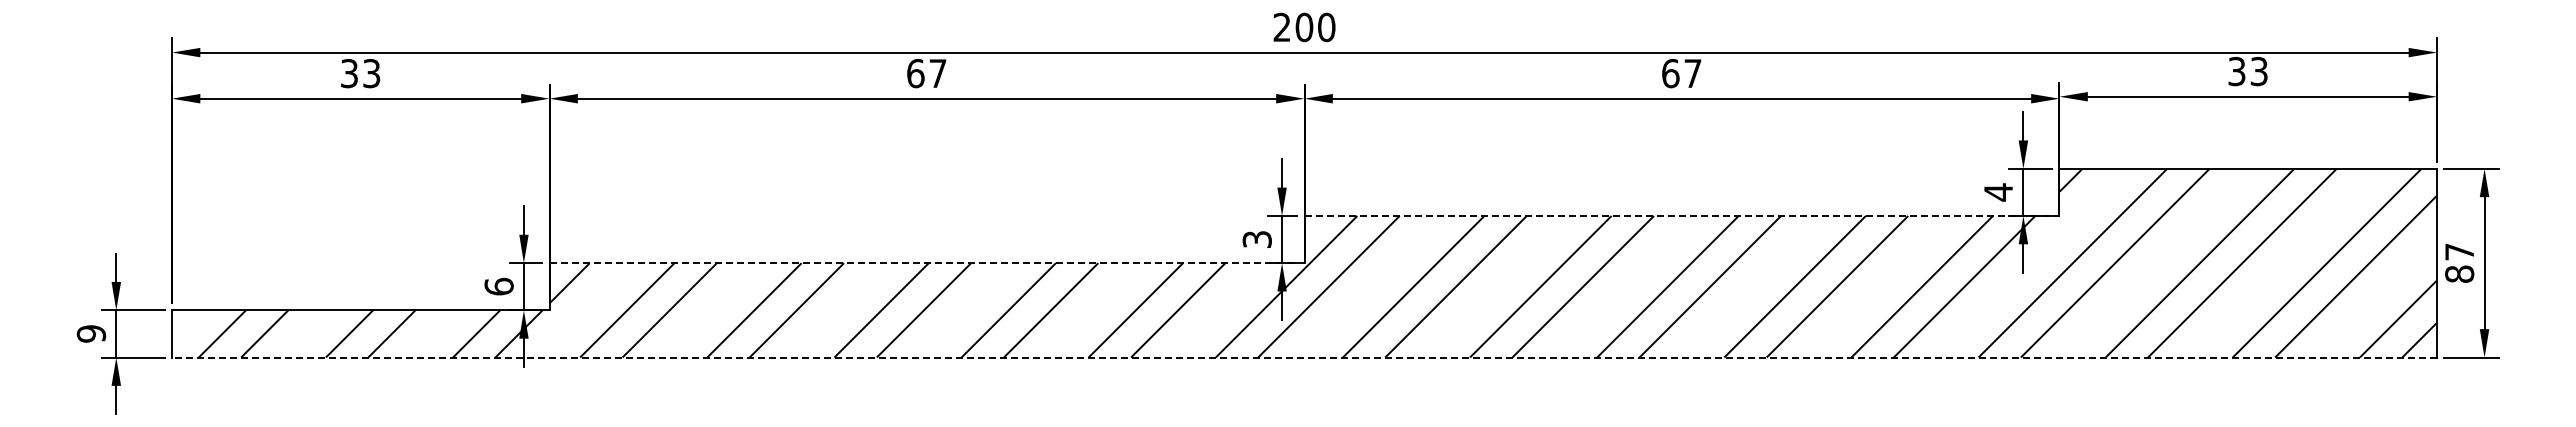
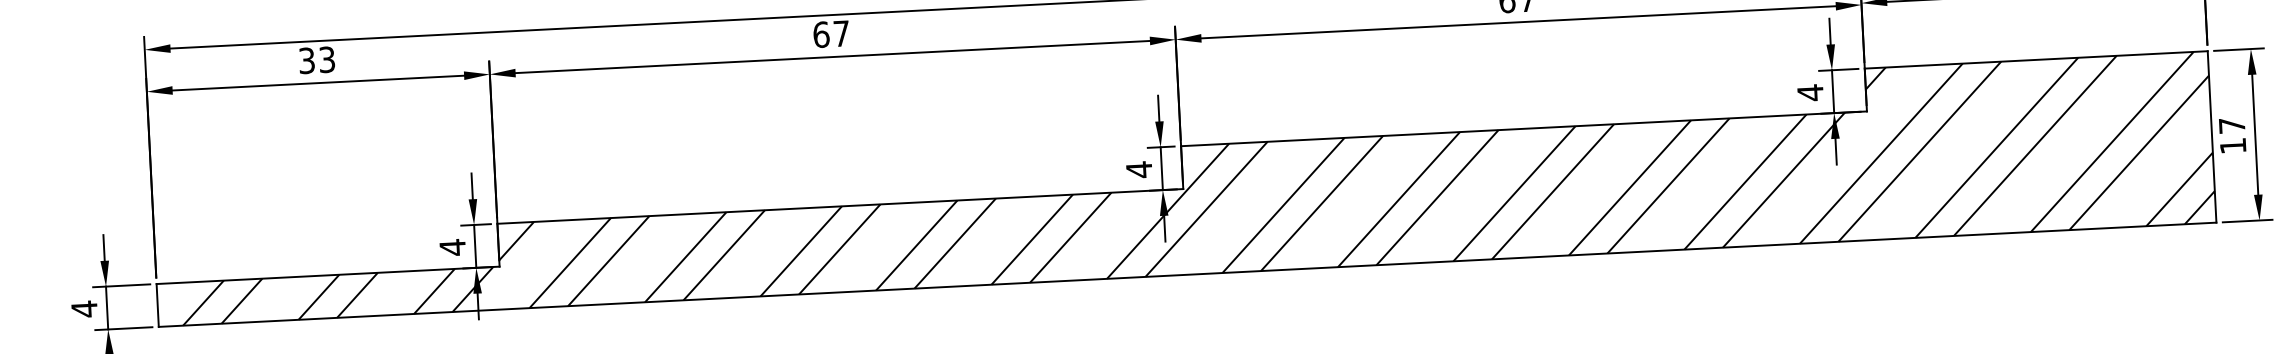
line: (1682, 215) -> (1524, 128), dashed -> solid
text: (1256, 239) -> (1138, 169), 3 -> 4
line: (927, 263) -> (840, 206), dashed -> solid
text: (2459, 273) -> (2232, 145), 87 -> 17
text: (498, 286) -> (452, 247), 6 -> 4
text: (91, 333) -> (84, 308), 9 -> 4
line: (1304, 357) -> (1187, 274), dashed -> solid

